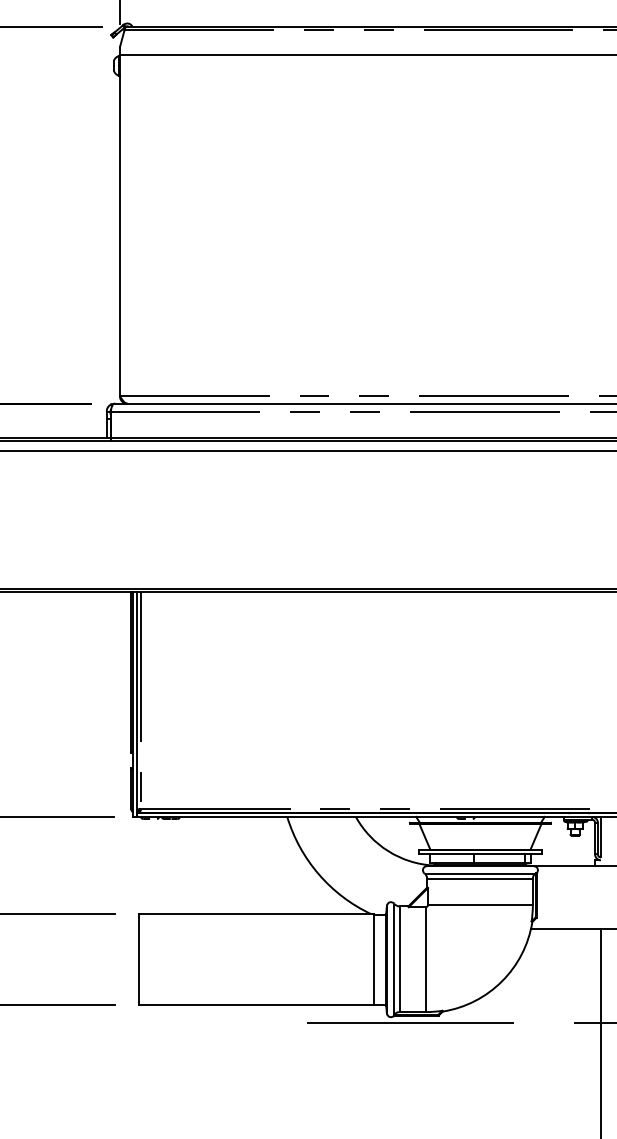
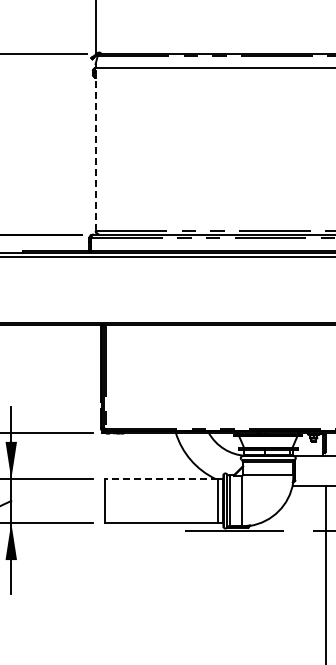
line: (119, 225) -> (95, 149), solid -> dashed
line: (255, 914) -> (160, 479), solid -> dashed

